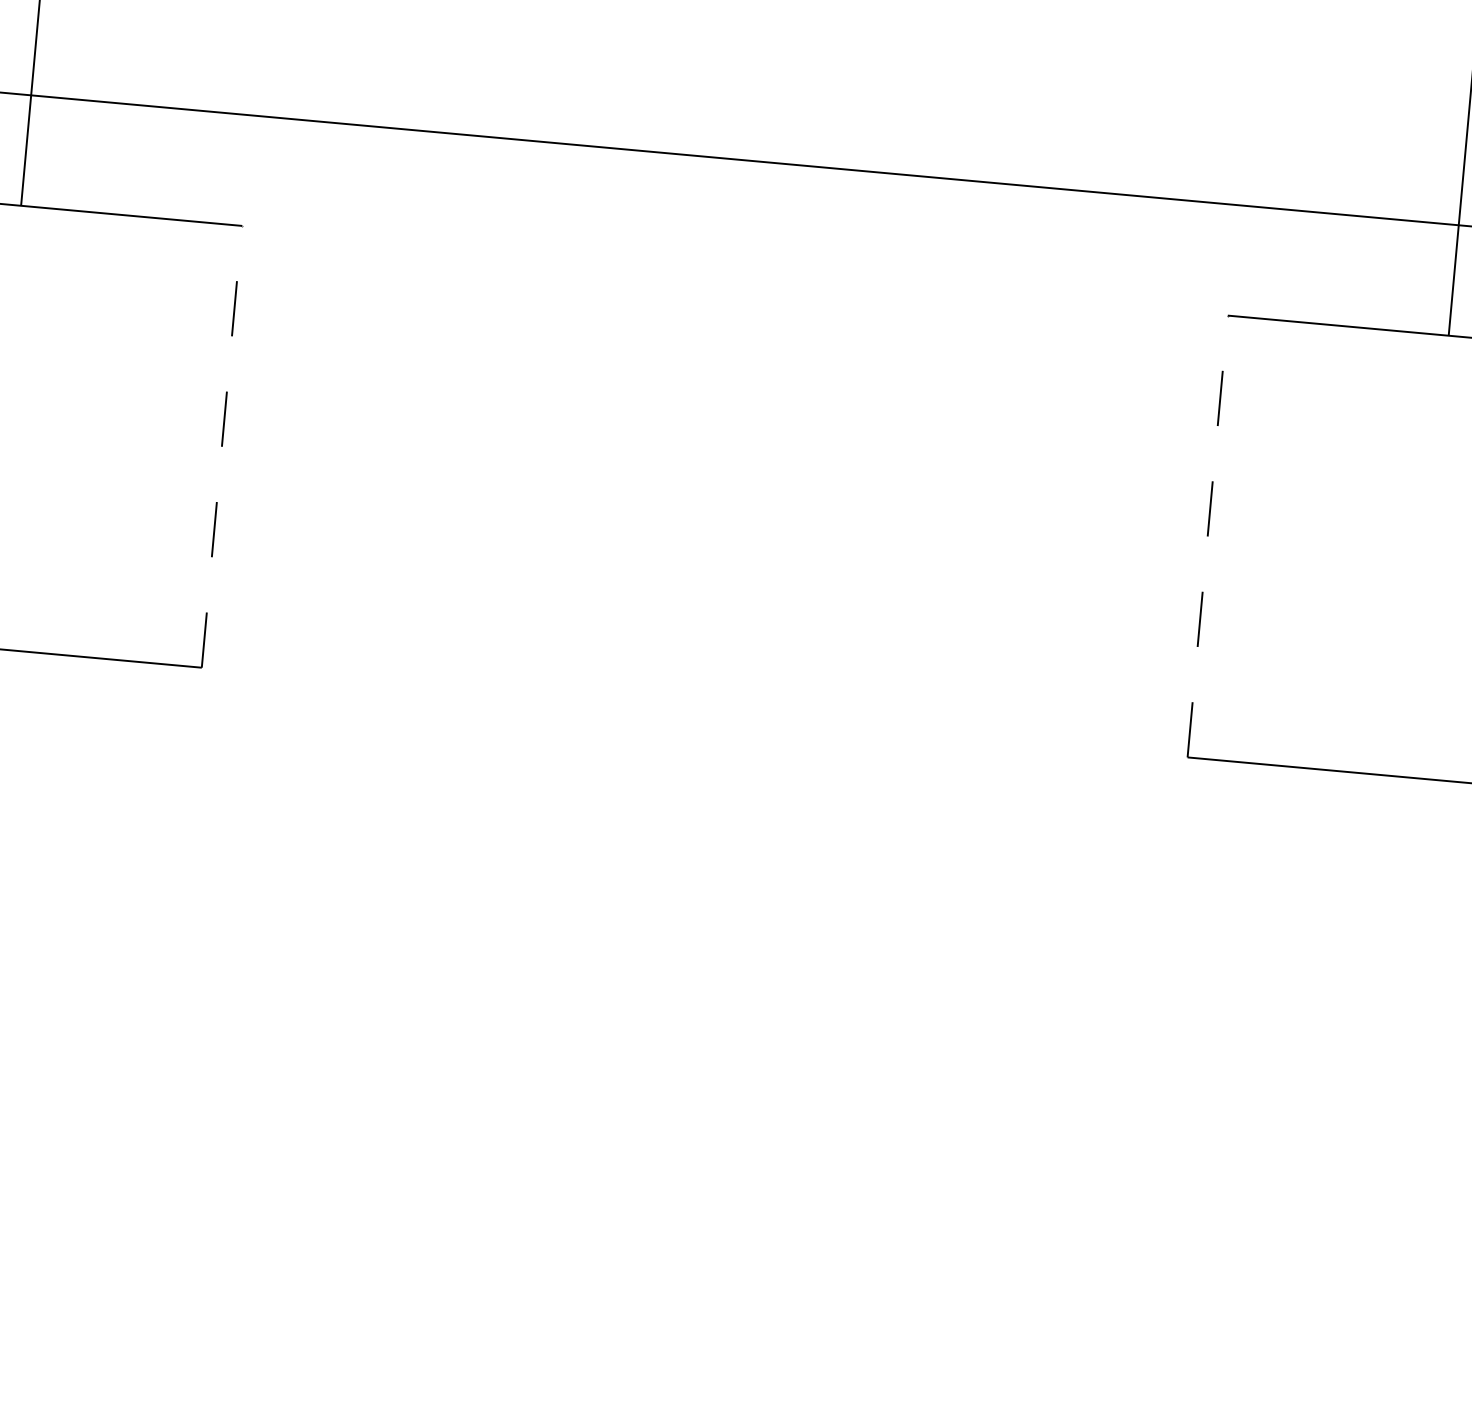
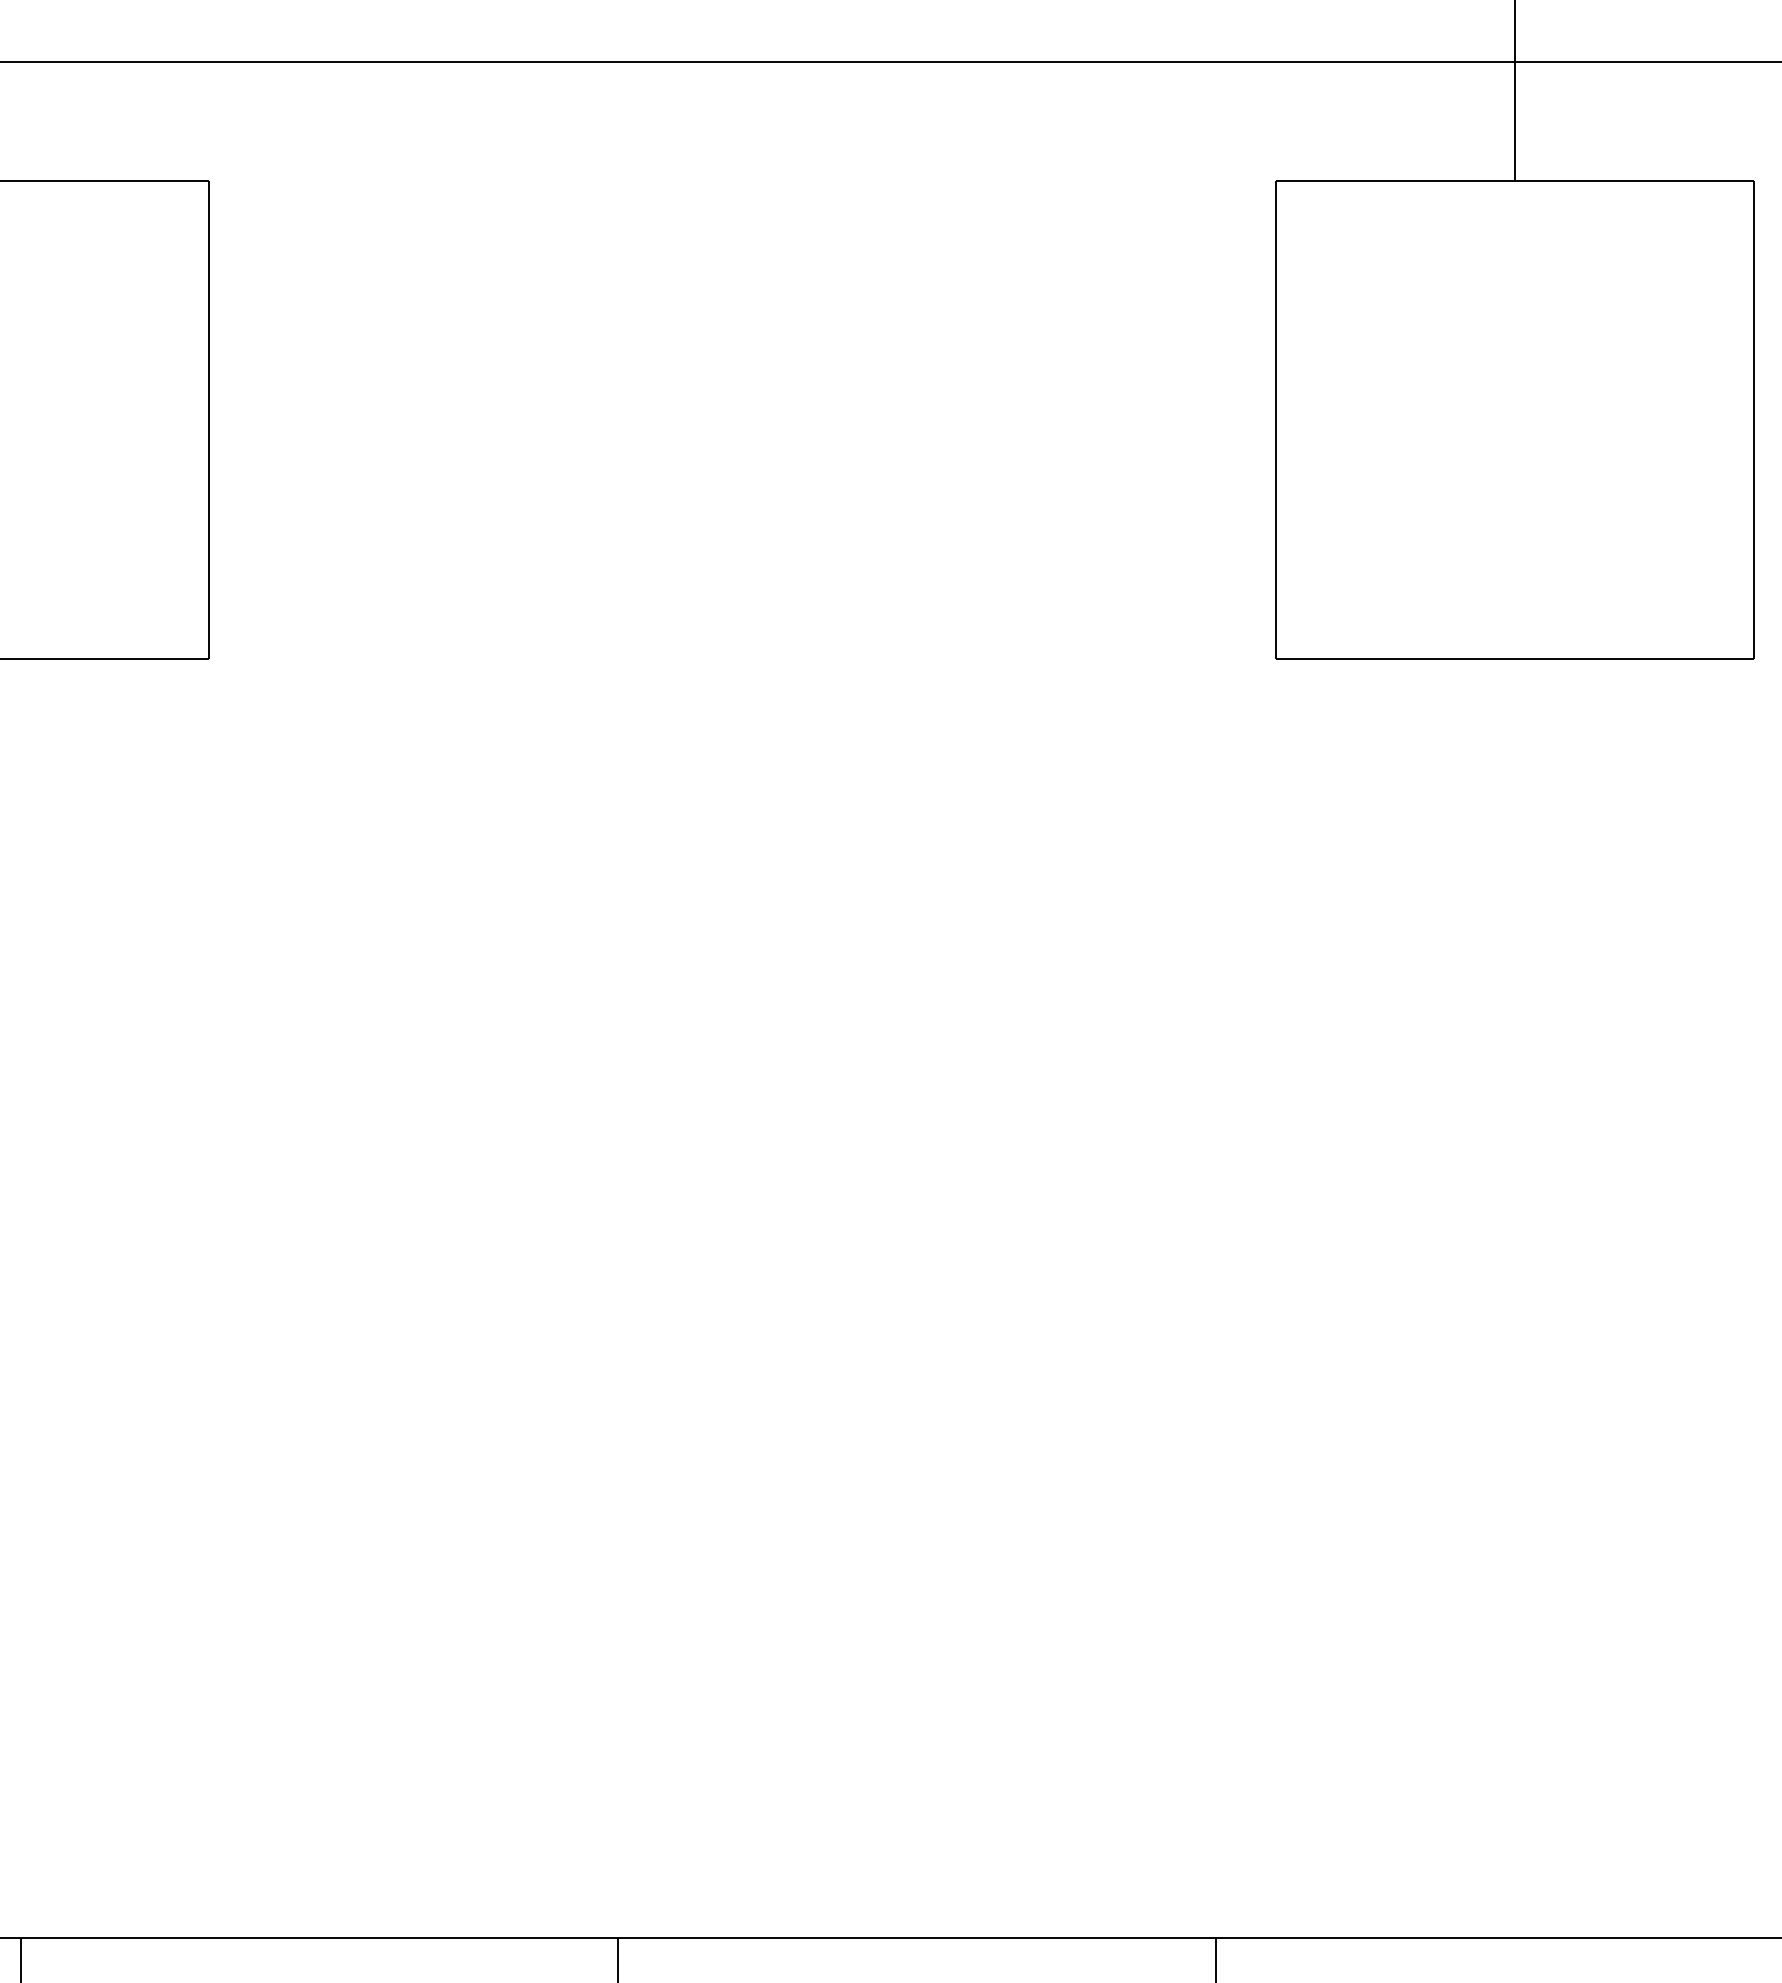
line: (221, 446) -> (208, 419), dashed -> solid
line: (1207, 535) -> (1275, 419), dashed -> solid

